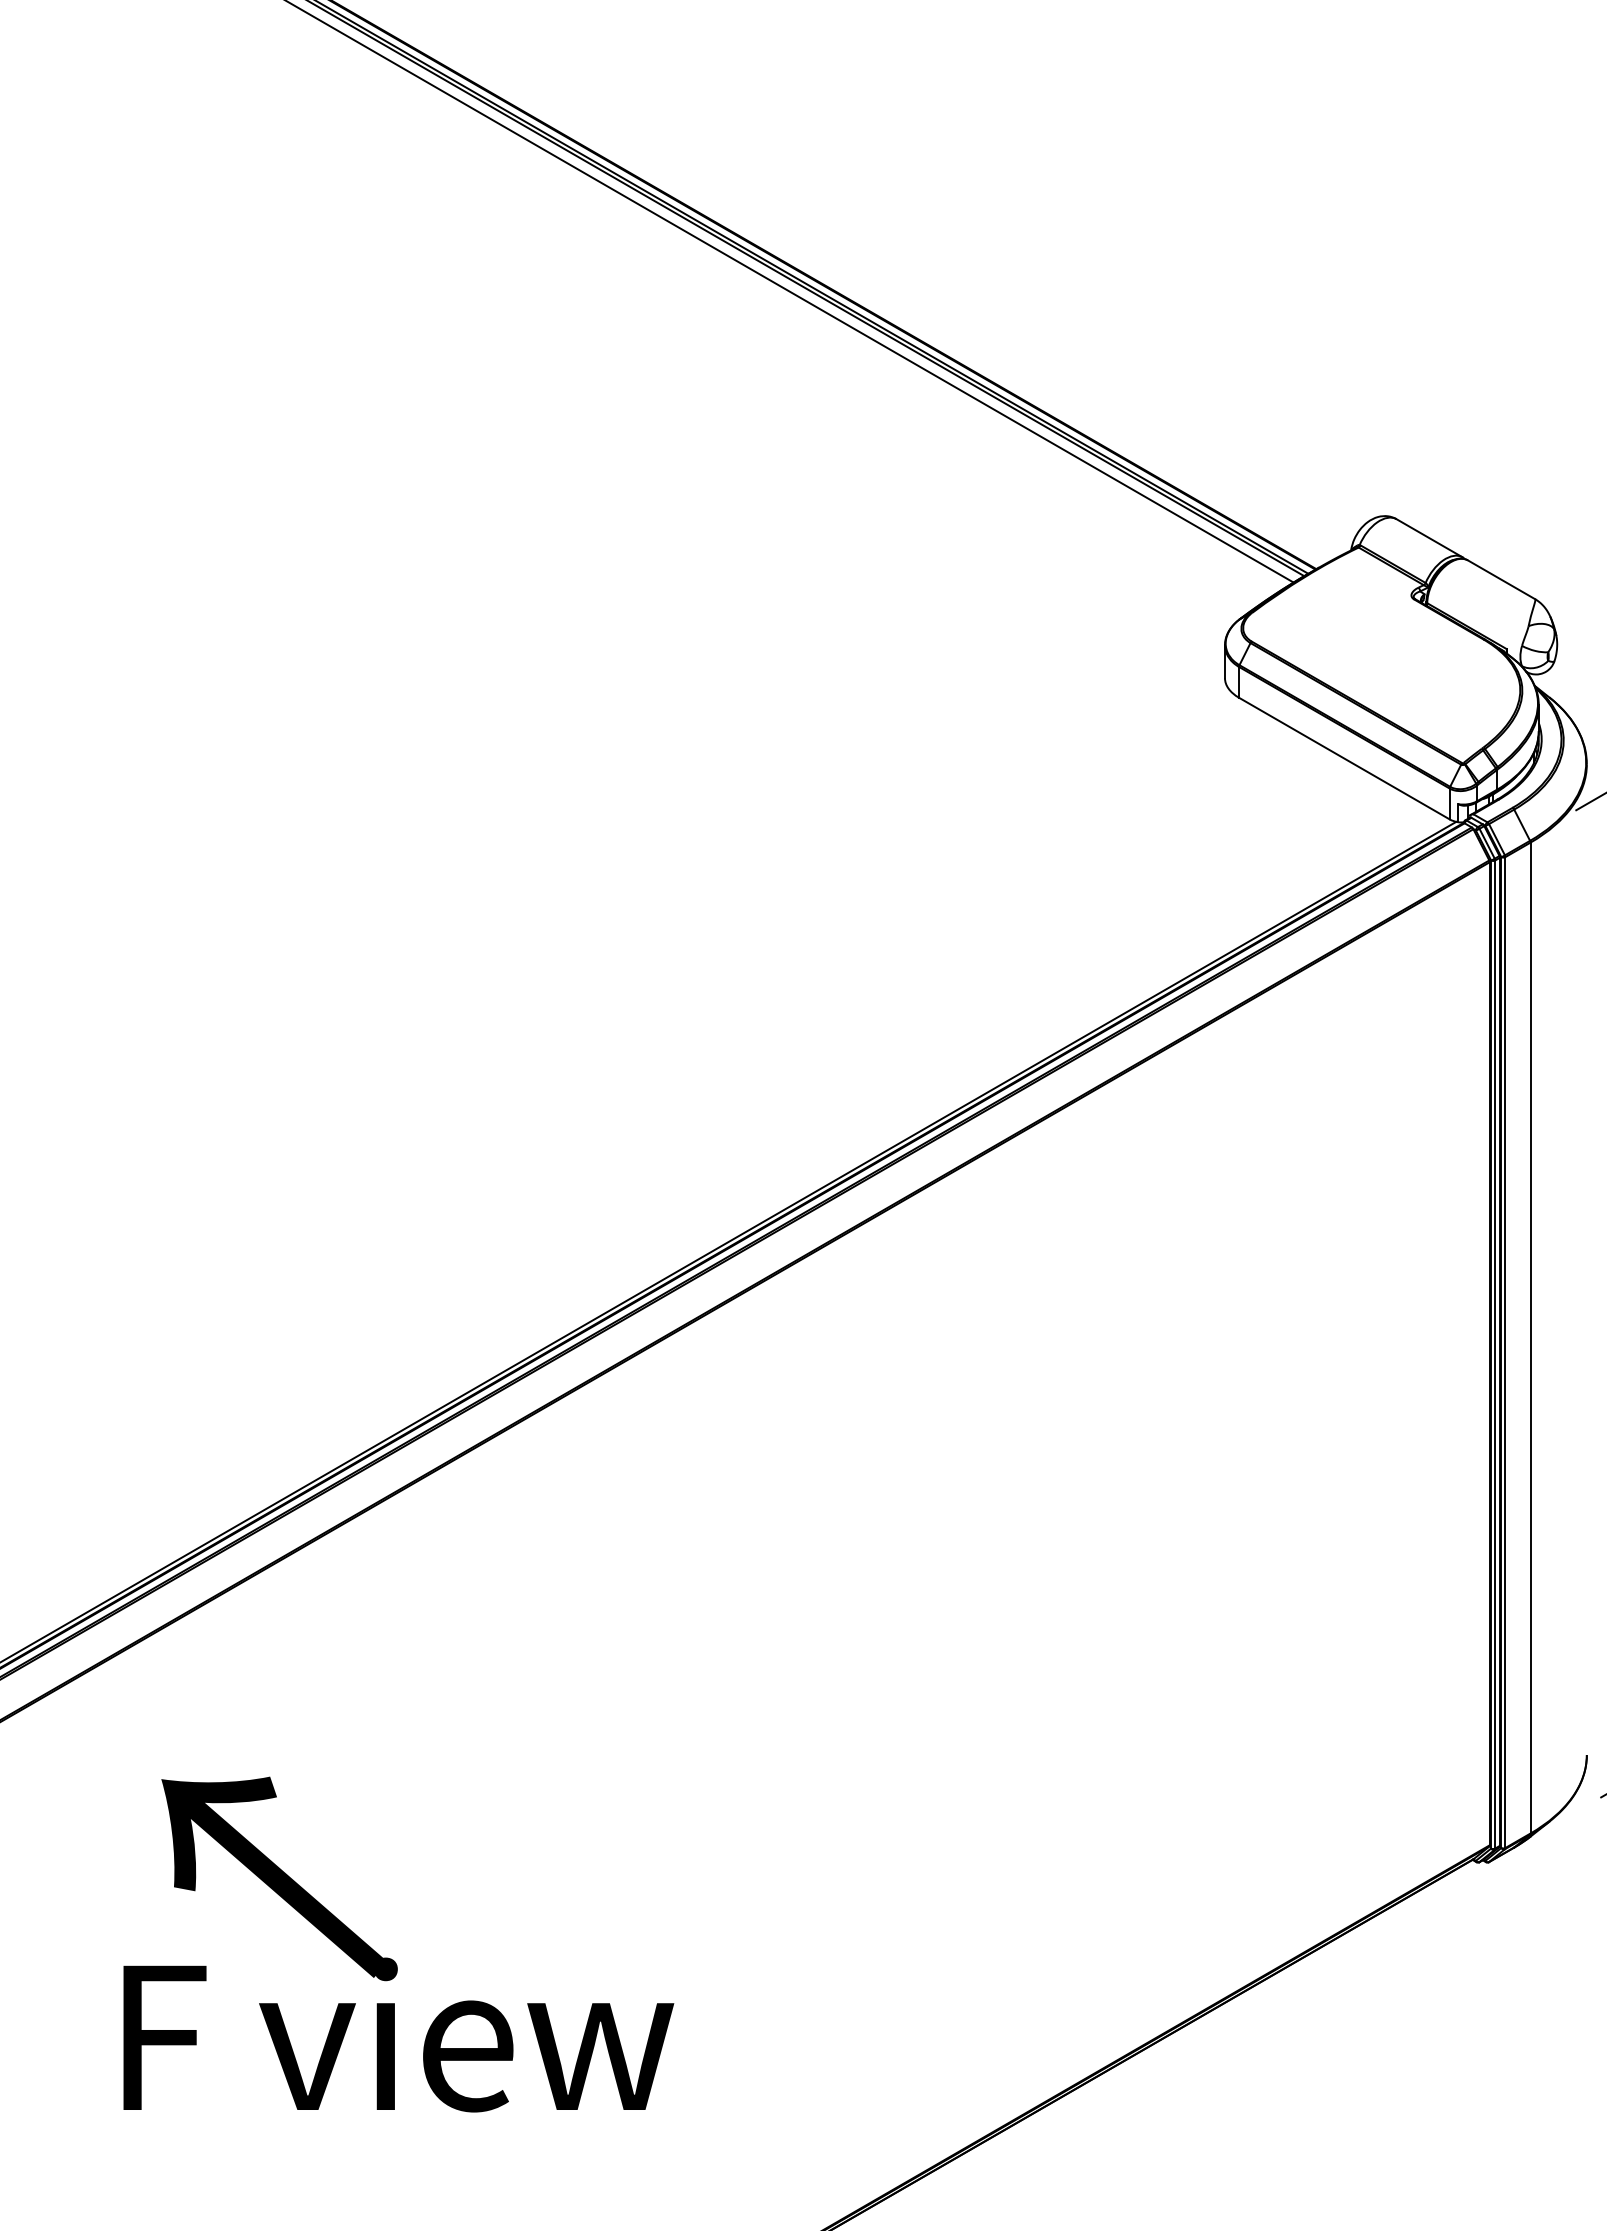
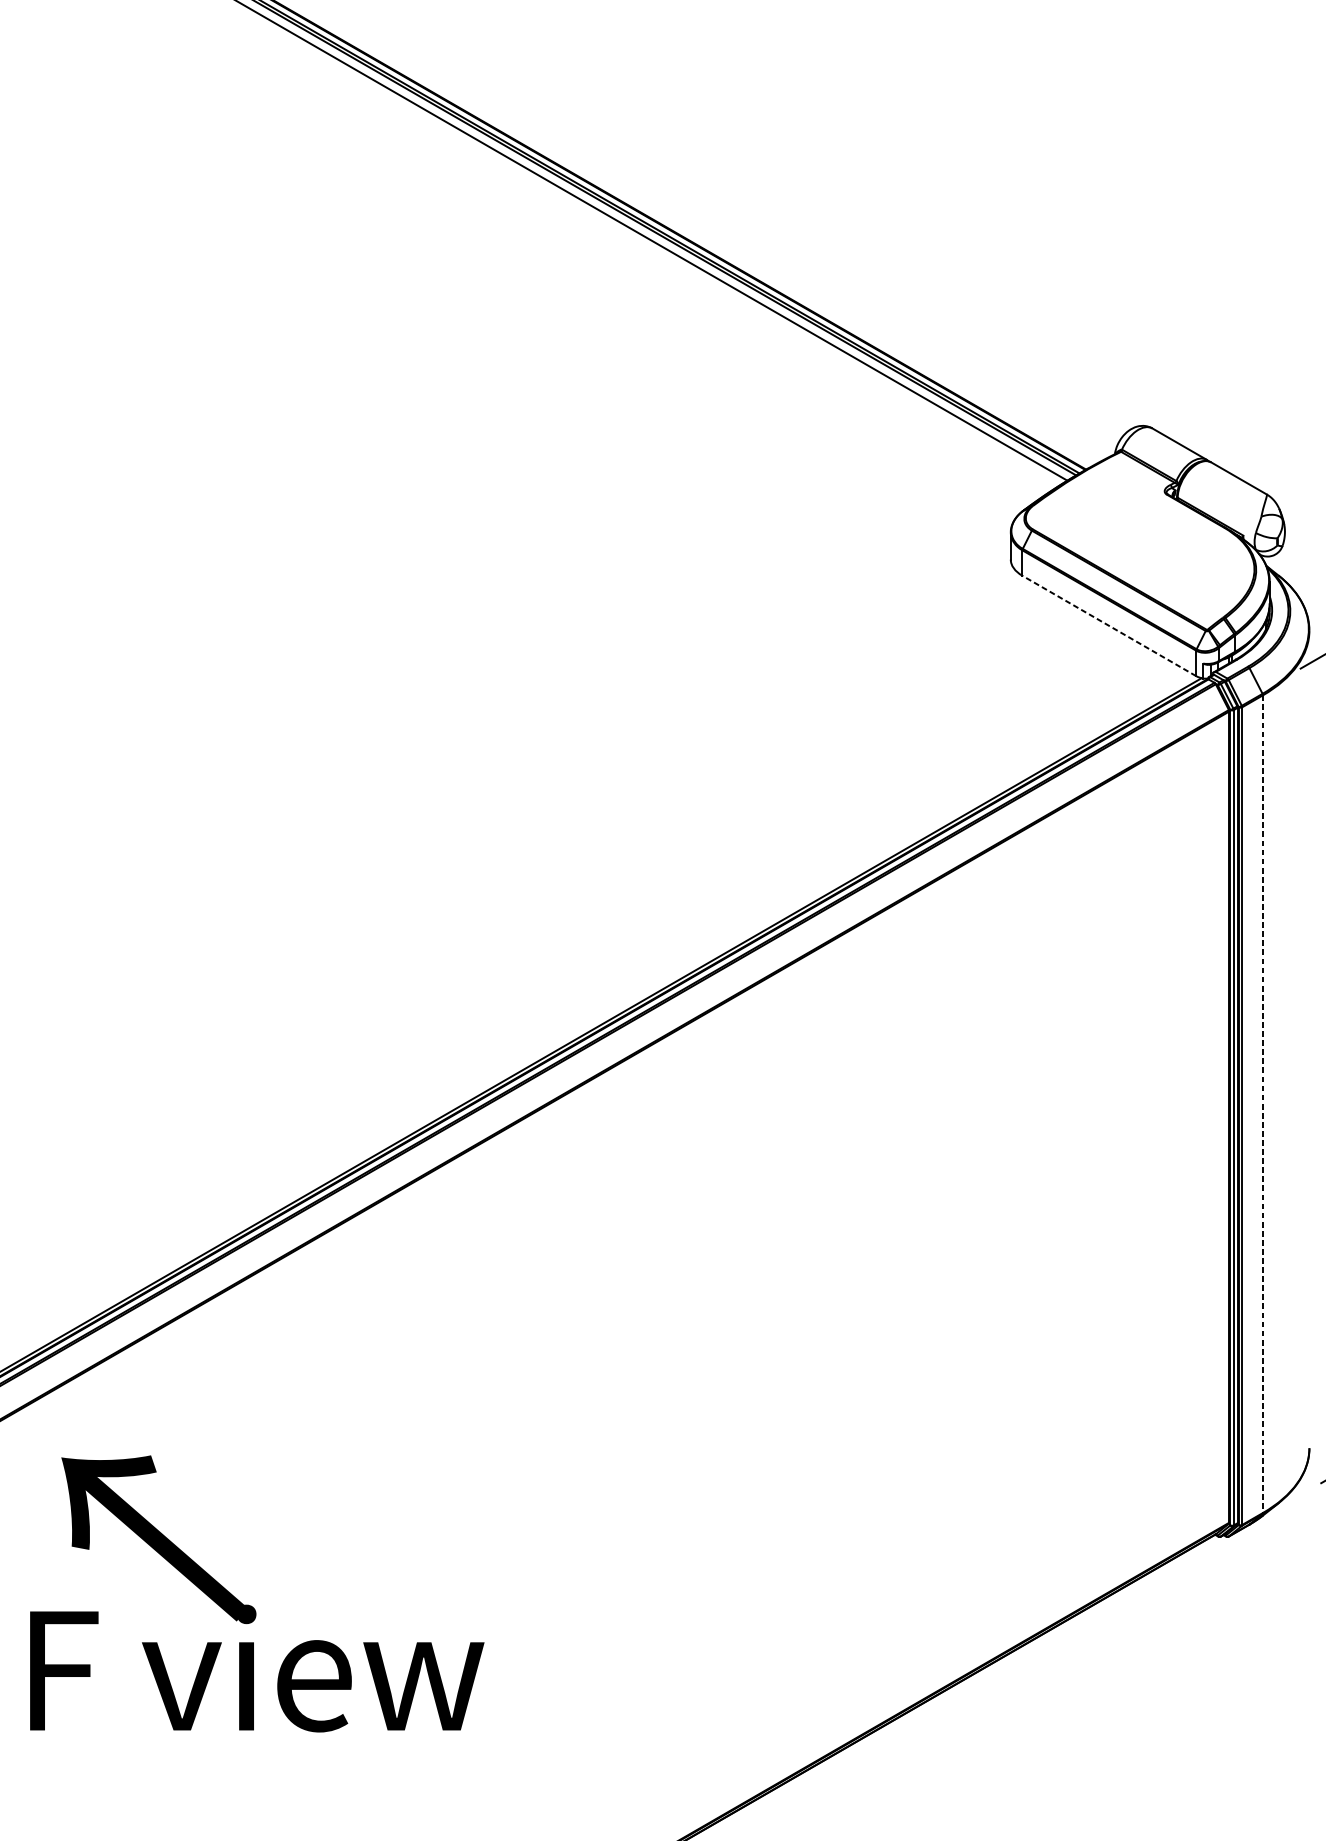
line: (1344, 758) -> (1109, 625), solid -> dashed
line: (1530, 1338) -> (1262, 1104), solid -> dashed
text: (398, 1944) -> (257, 1593), moved

